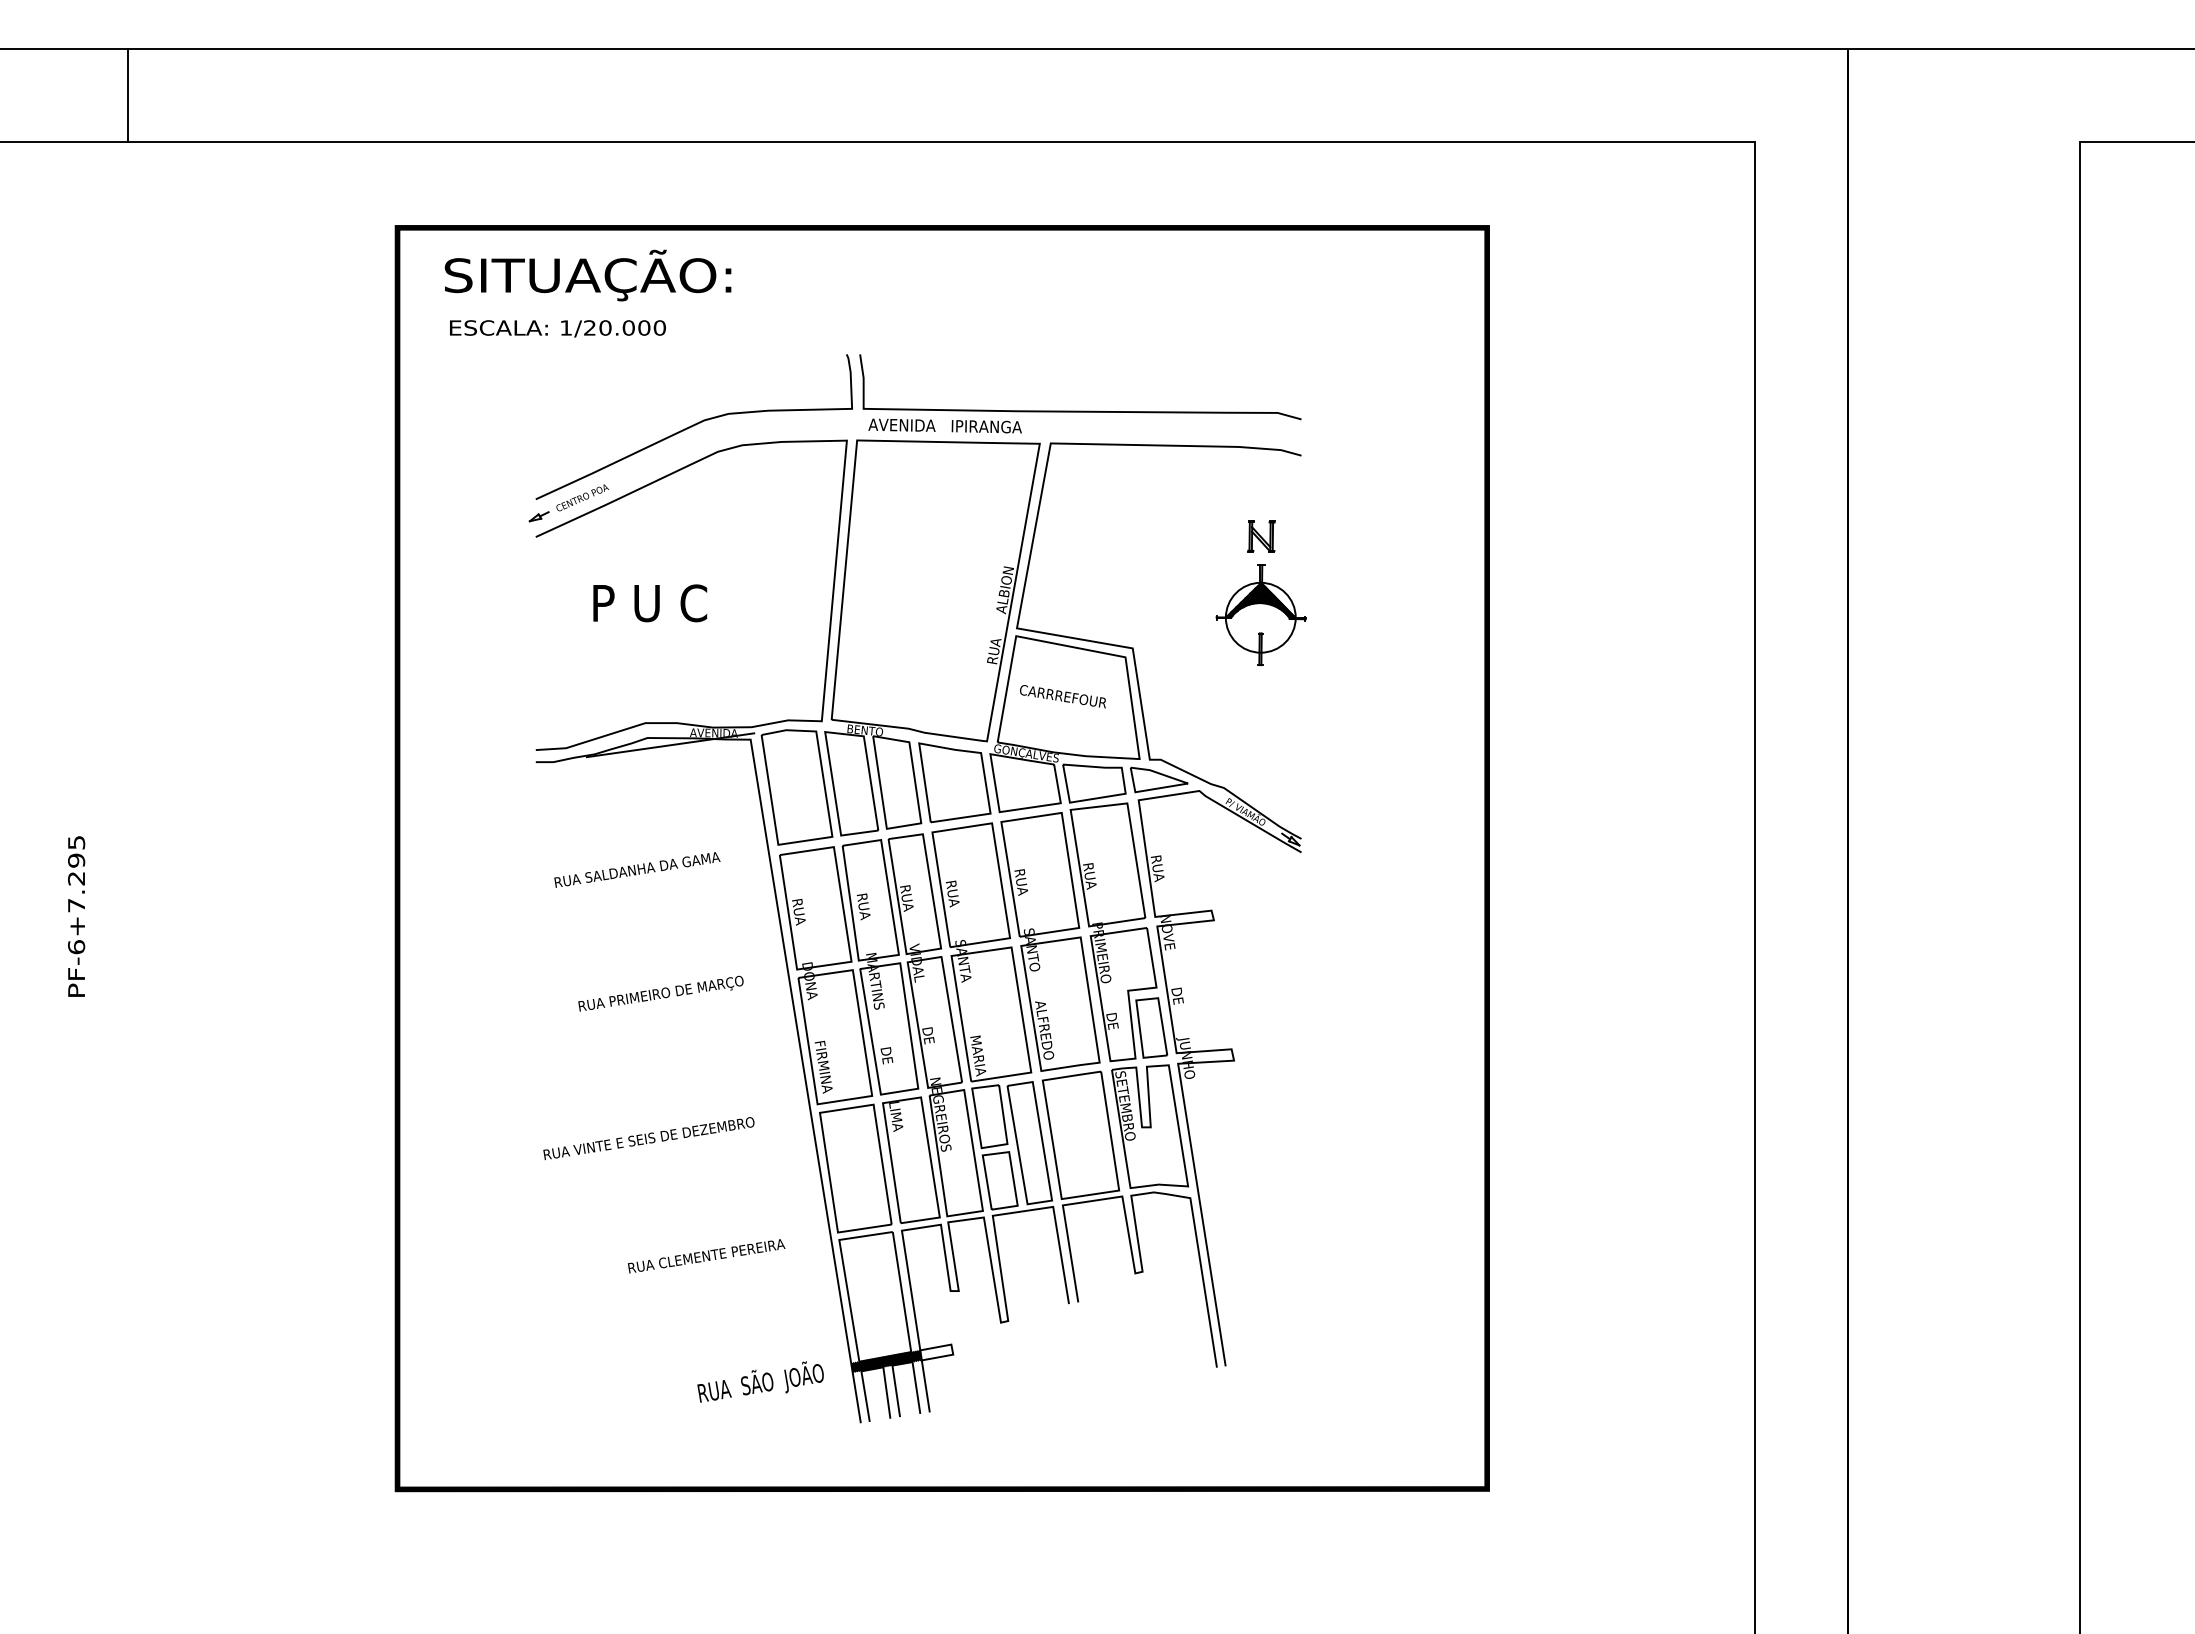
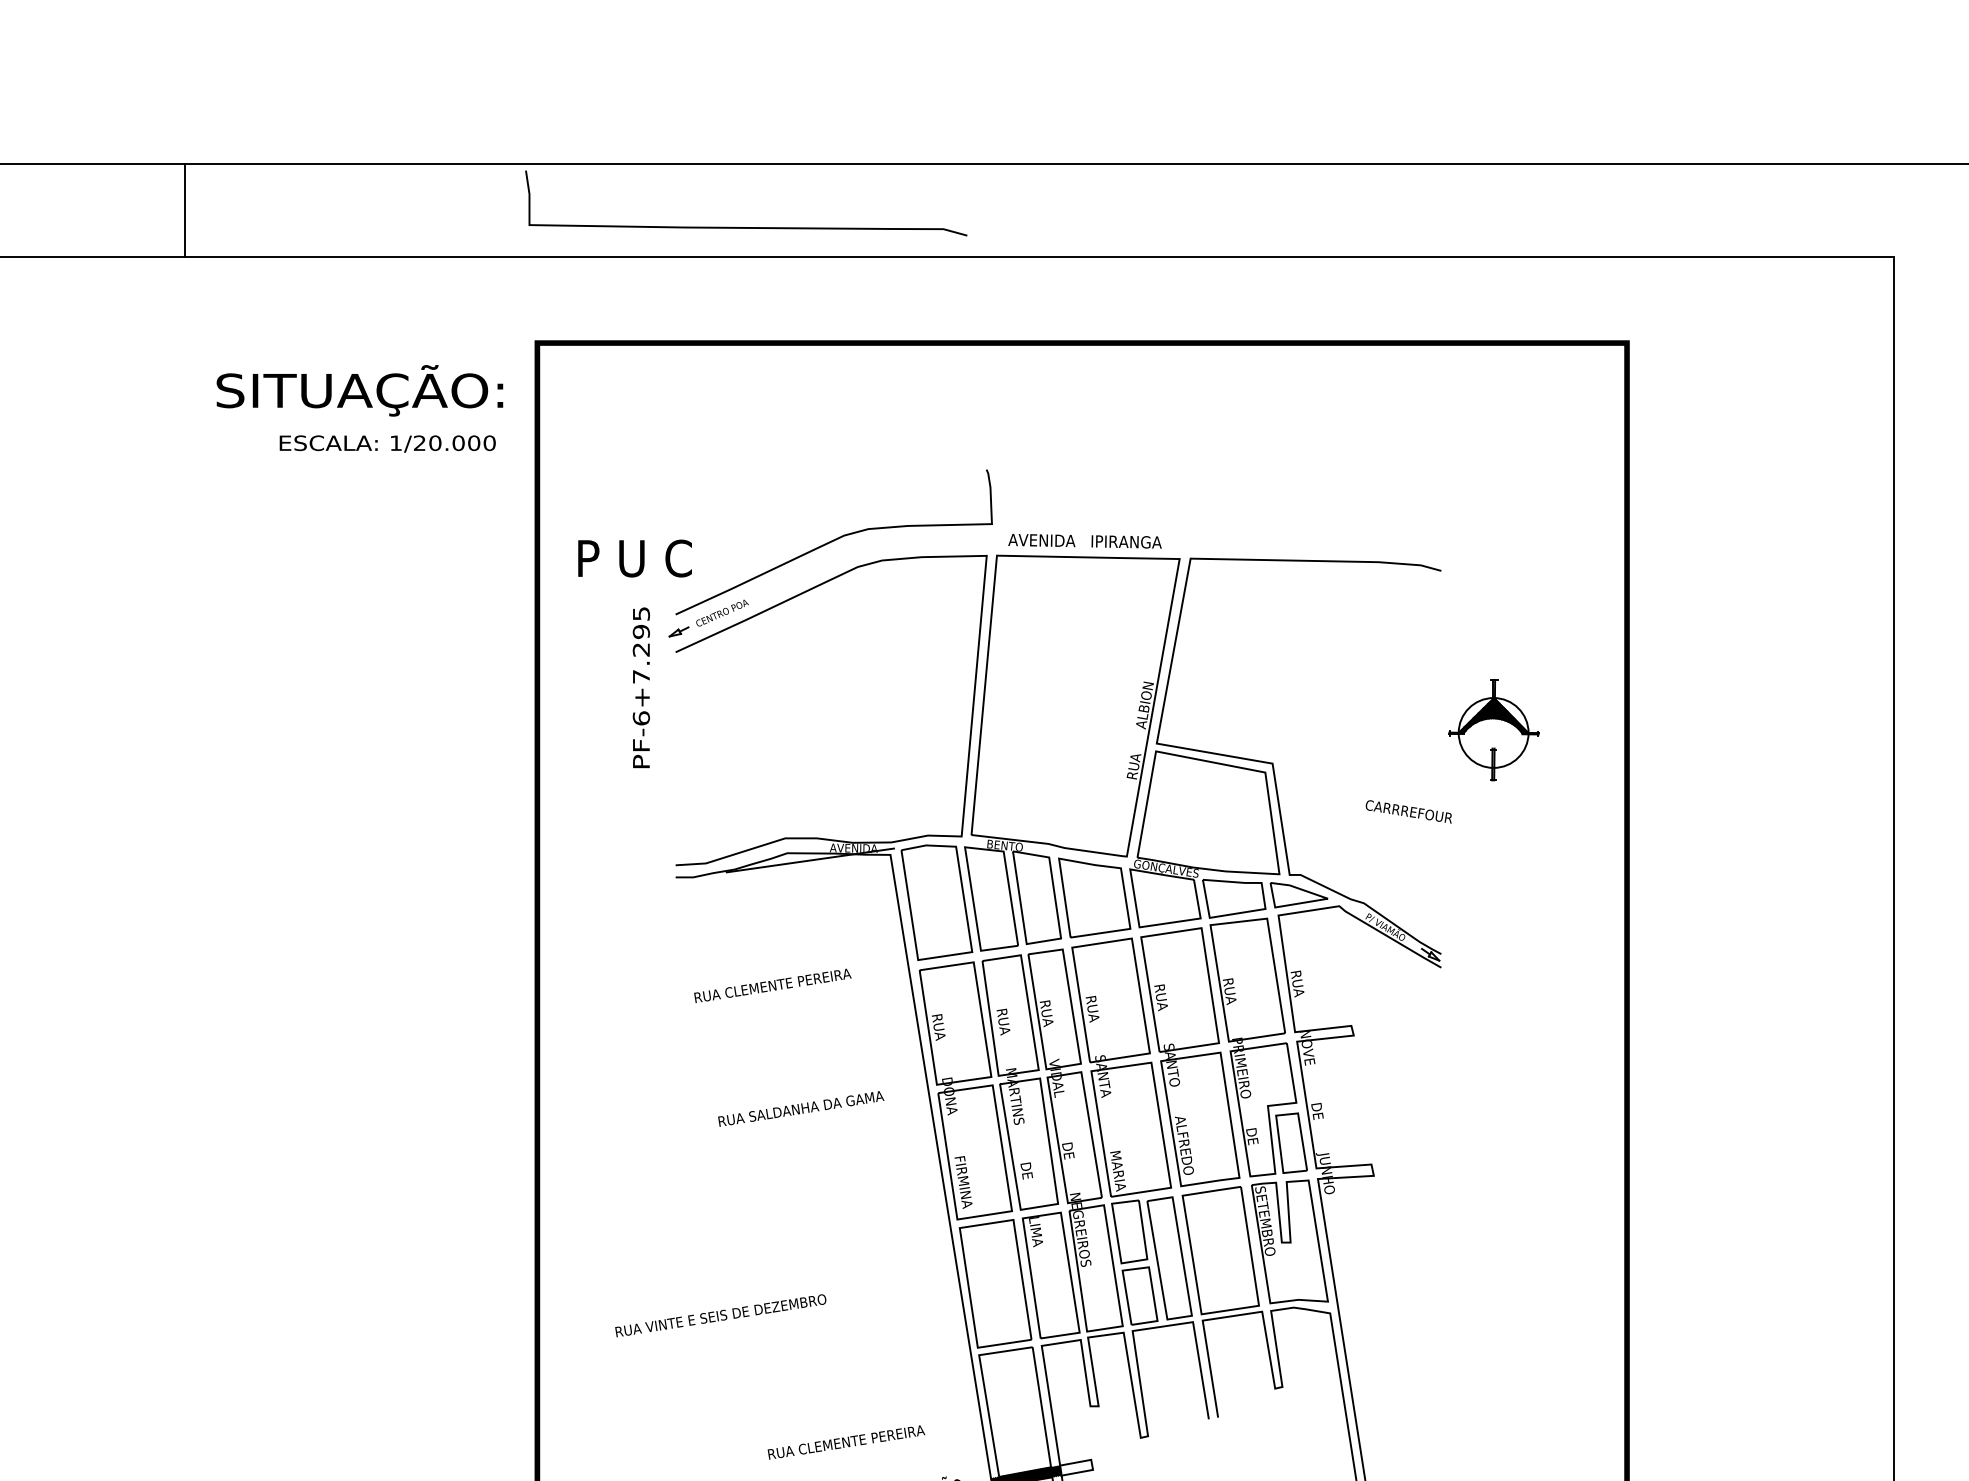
line: (128, 95) -> (185, 210), moved
text: (587, 275) -> (359, 390), moved
text: (557, 328) -> (387, 443), moved
curve: (1080, 410) -> (746, 226), moved
part: (1261, 536) -> (1401, 651), removed
text: (650, 603) -> (635, 558), moved
part: (1260, 614) -> (1493, 729), moved
text: (1062, 696) -> (1408, 811), moved
text: (652, 867) -> (792, 982), RUA SALDANHA DA GAMA -> RUA CLEMENTE PEREIRA
text: (76, 916) -> (641, 687), moved
text: (676, 990) -> (816, 1105), RUA PRIMEIRO DE MARÇO -> RUA SALDANHA DA GAMA
text: (648, 1138) -> (720, 1315), moved
text: (706, 1256) -> (846, 1442), moved

